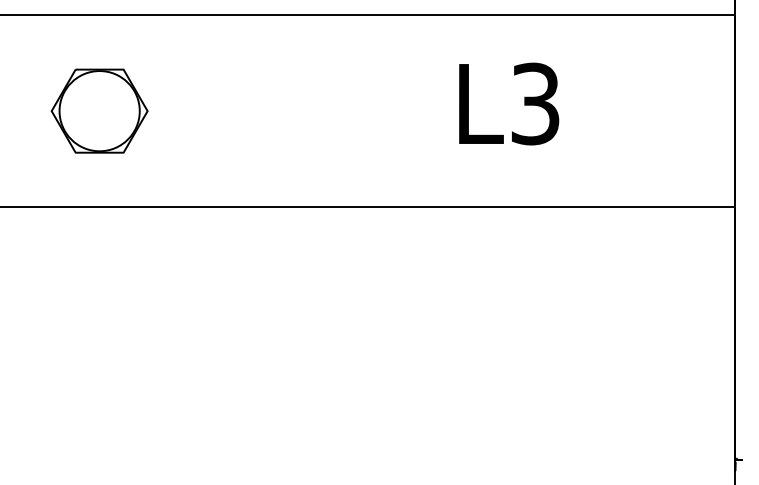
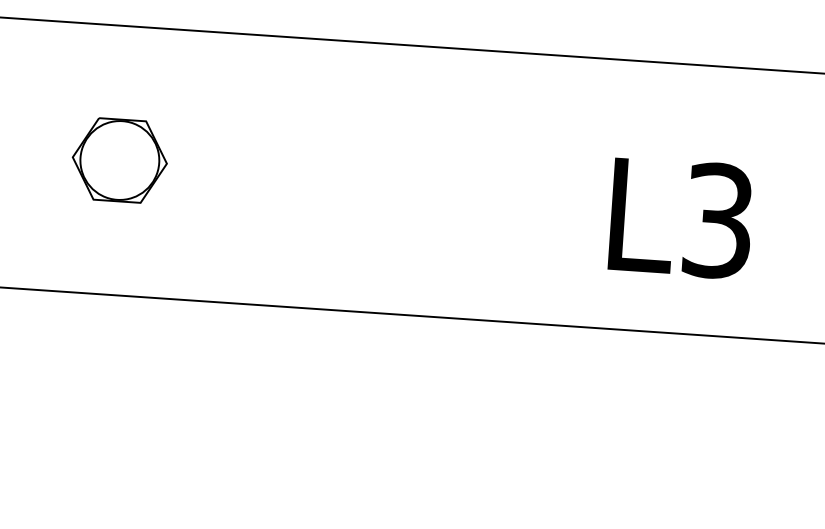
text: (509, 103) -> (681, 217), moved
part: (99, 110) -> (119, 159), size x0.7

